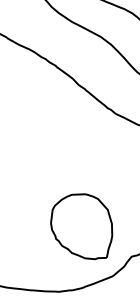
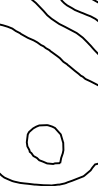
part: (80, 226) -> (44, 144), moved

